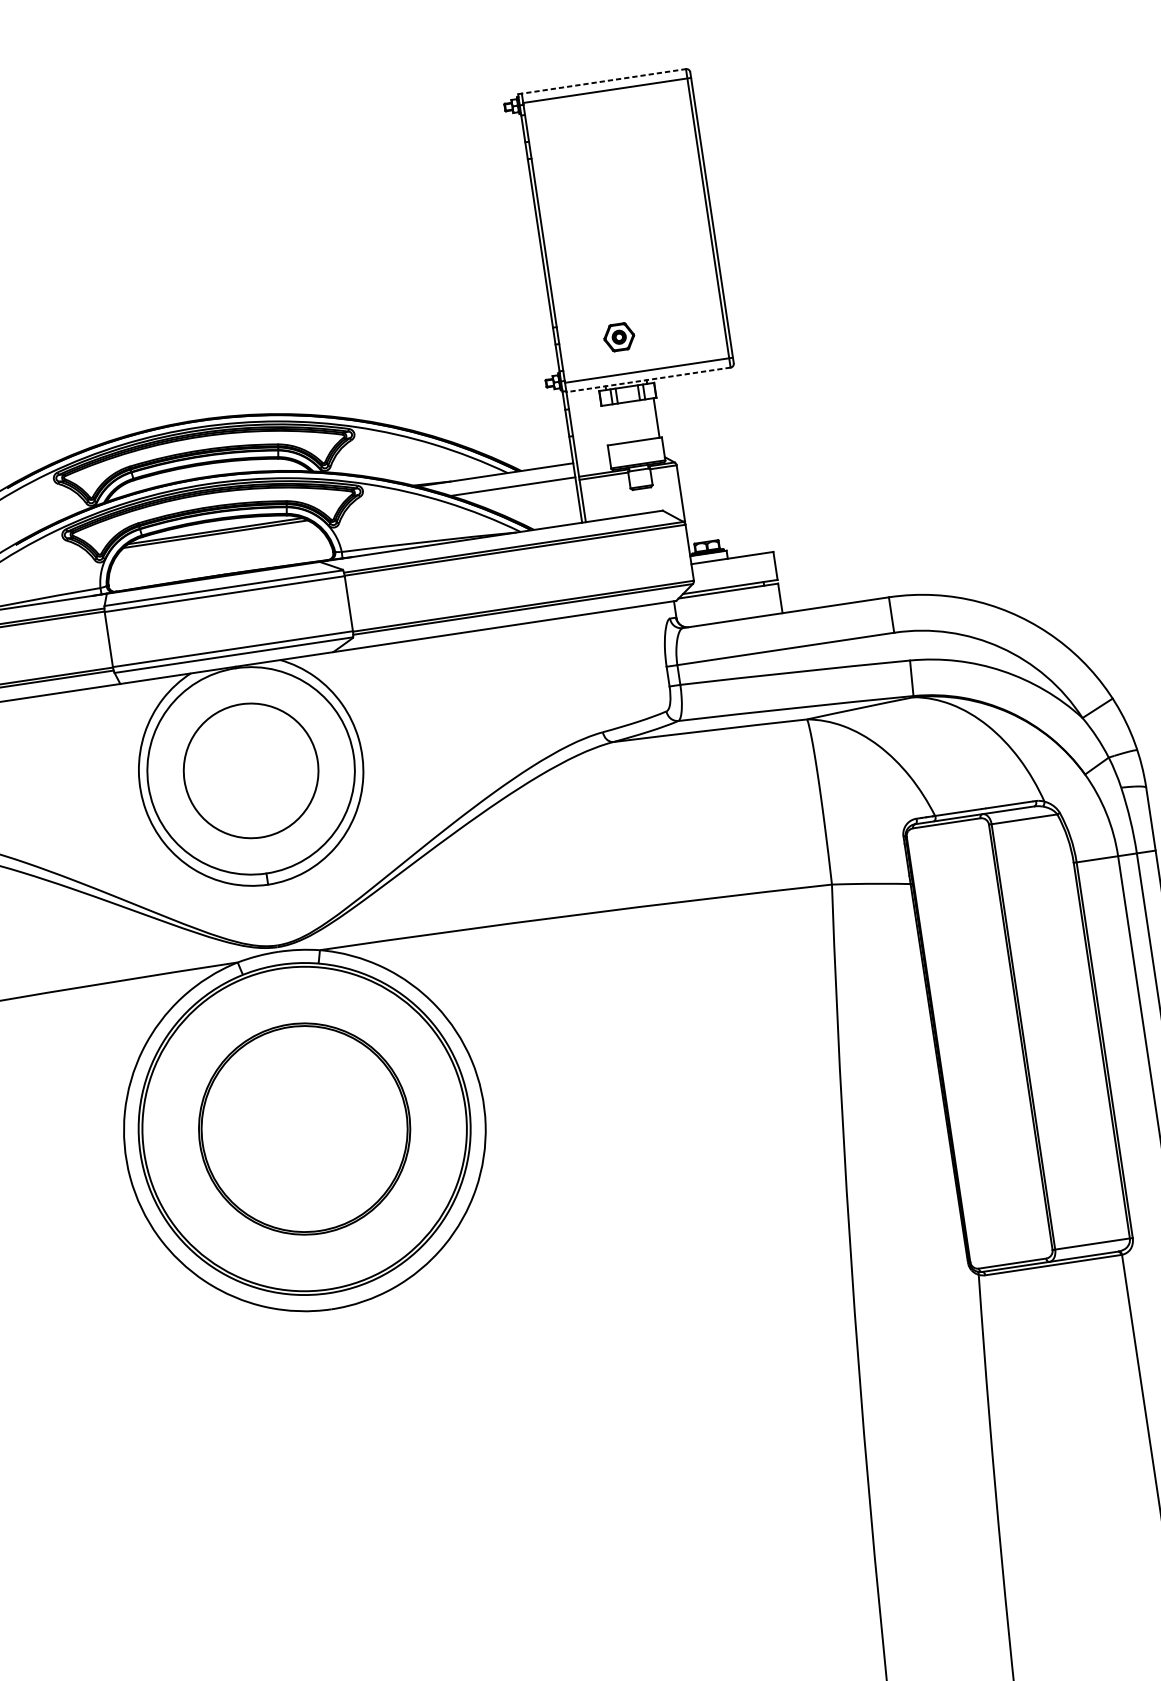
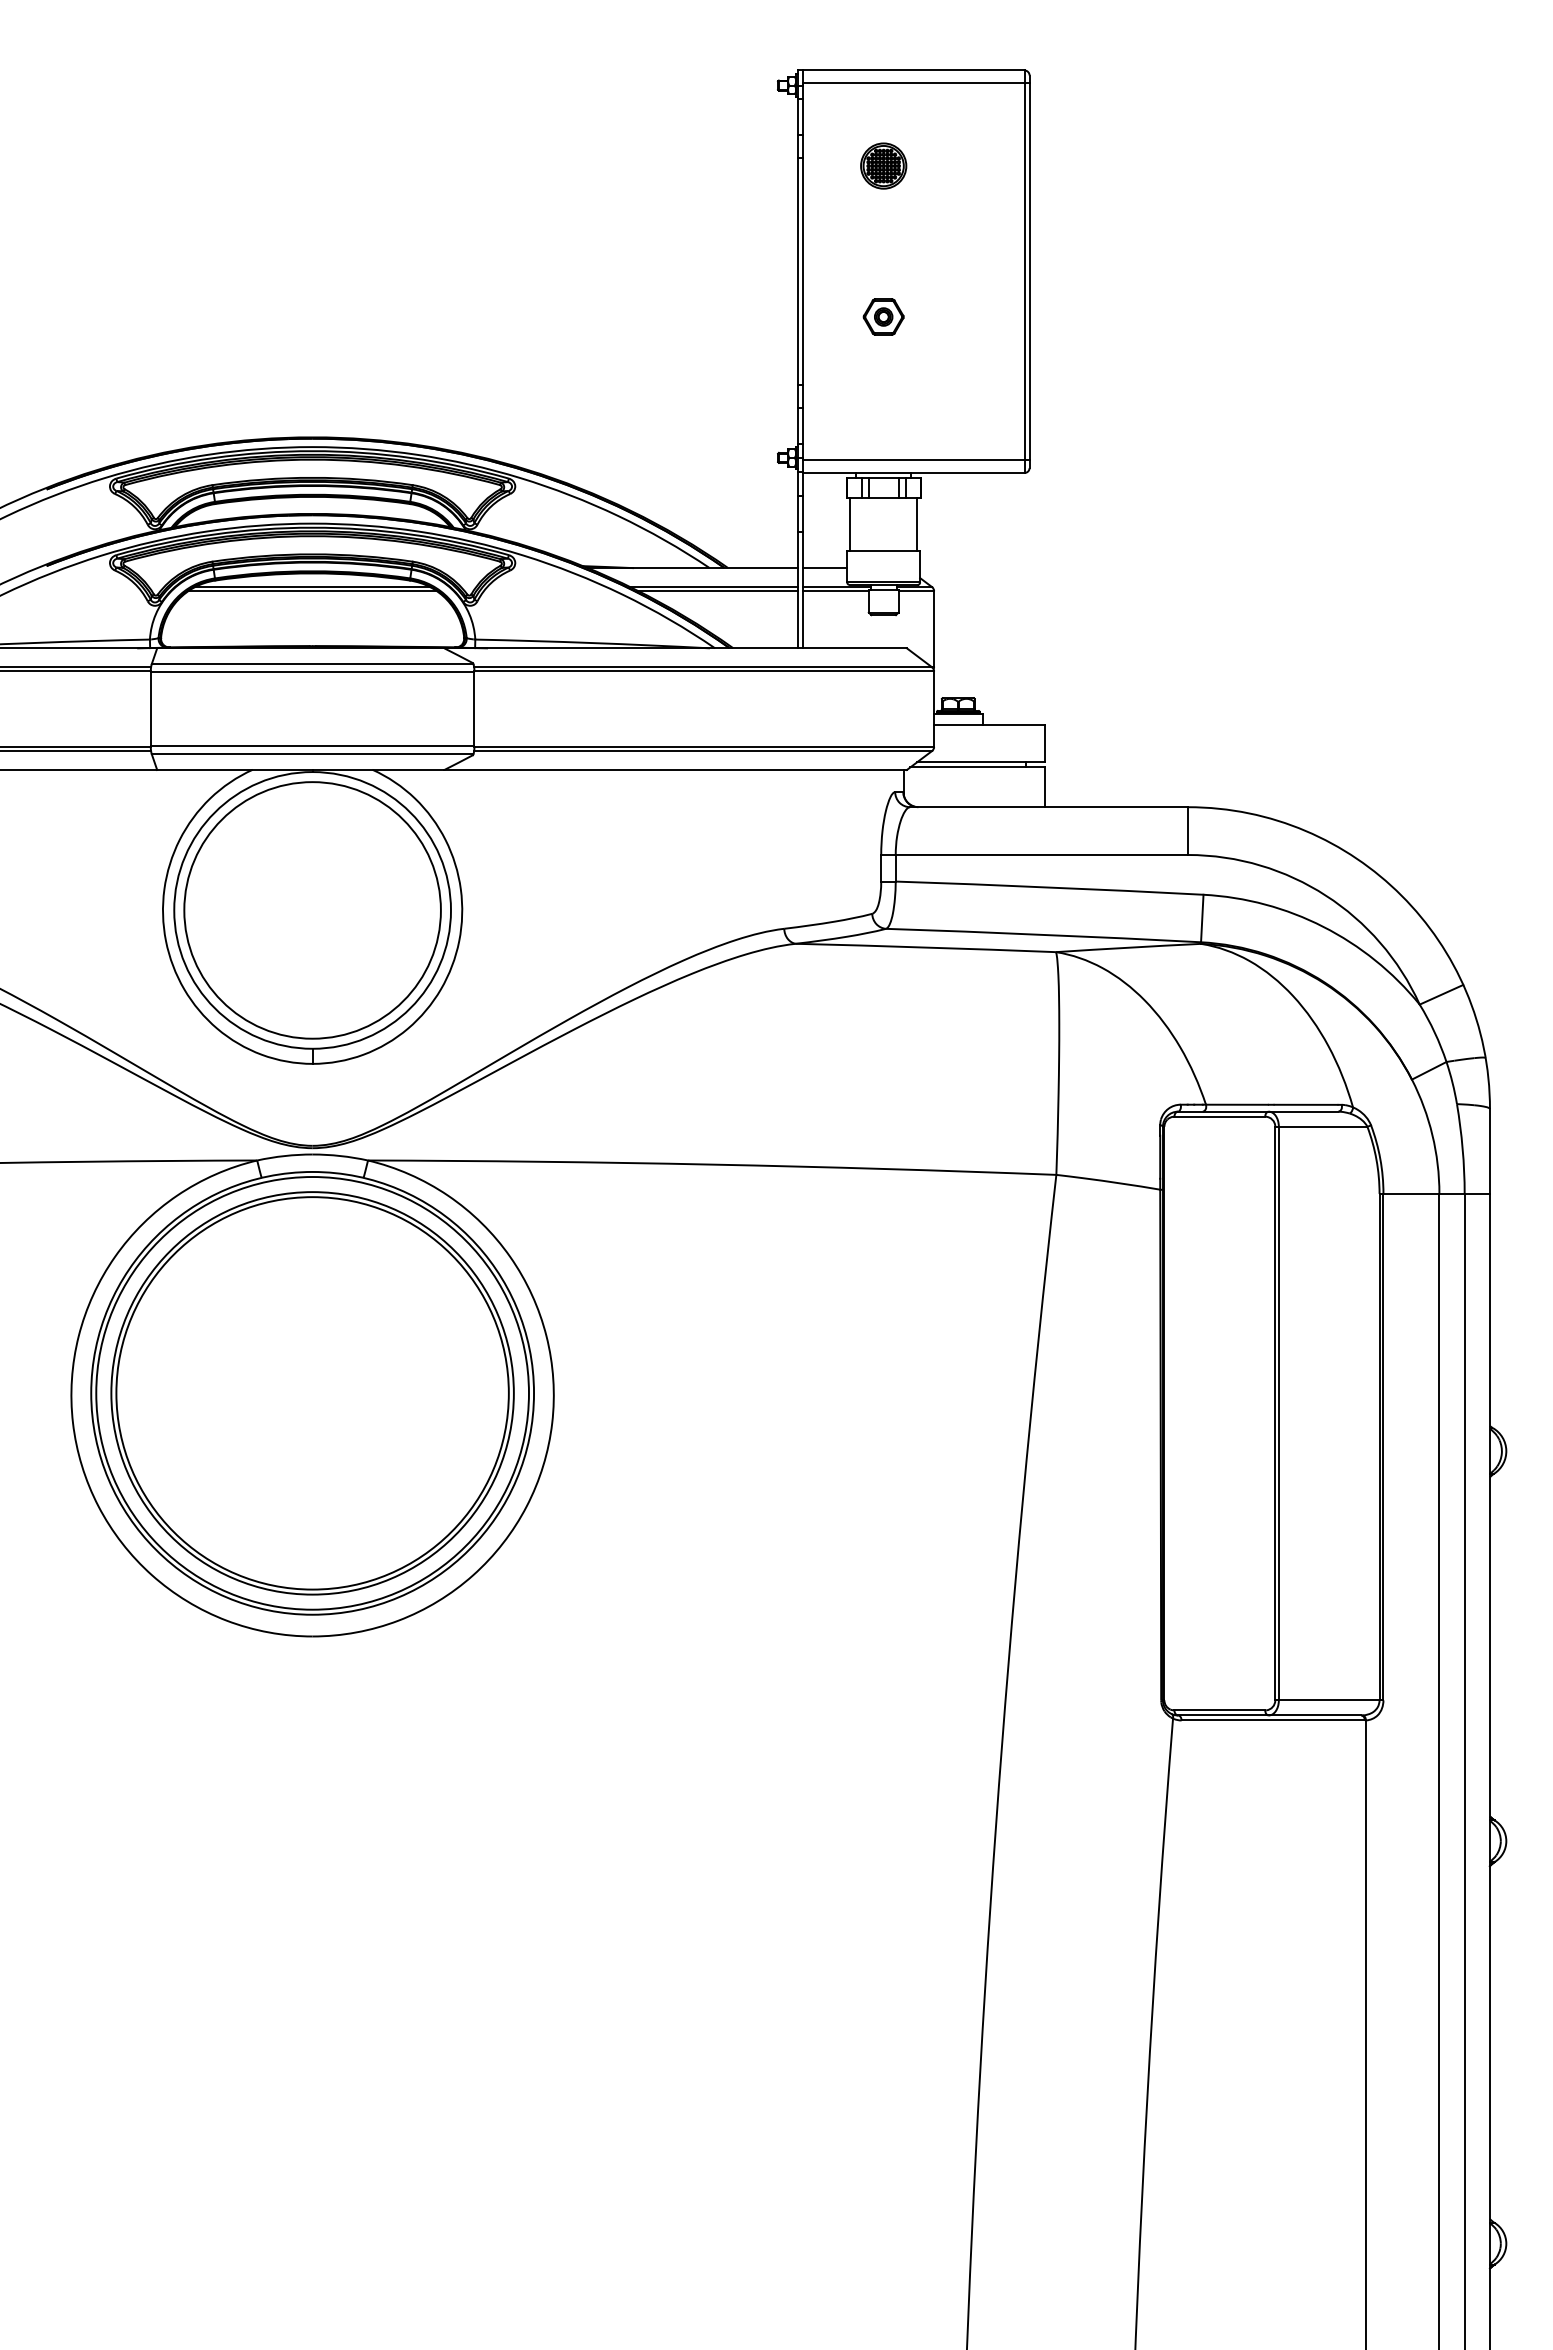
line: (602, 81) -> (911, 70), dashed -> solid
part: (591, 155) -> (883, 165), added
part: (619, 336) -> (883, 316), moved
line: (648, 380) -> (913, 473), dashed -> solid
line: (607, 425) -> (850, 524), added
line: (593, 460) -> (825, 568), added
line: (516, 489) -> (718, 591), added
circle: (251, 770) -> (312, 910), size x1.43
part: (304, 1129) -> (312, 1393), size x1.43

